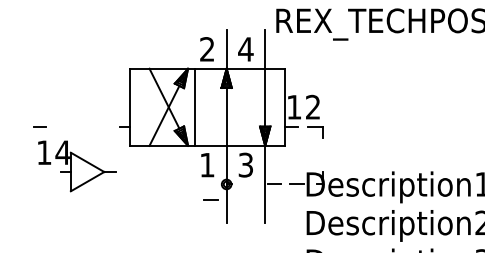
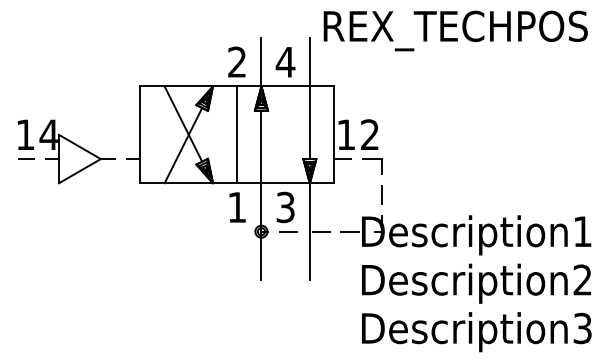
line: (195, 107) -> (237, 134), moved
line: (322, 154) -> (381, 194), added
part: (76, 165) -> (66, 151), moved
line: (211, 200) -> (288, 231), moved

